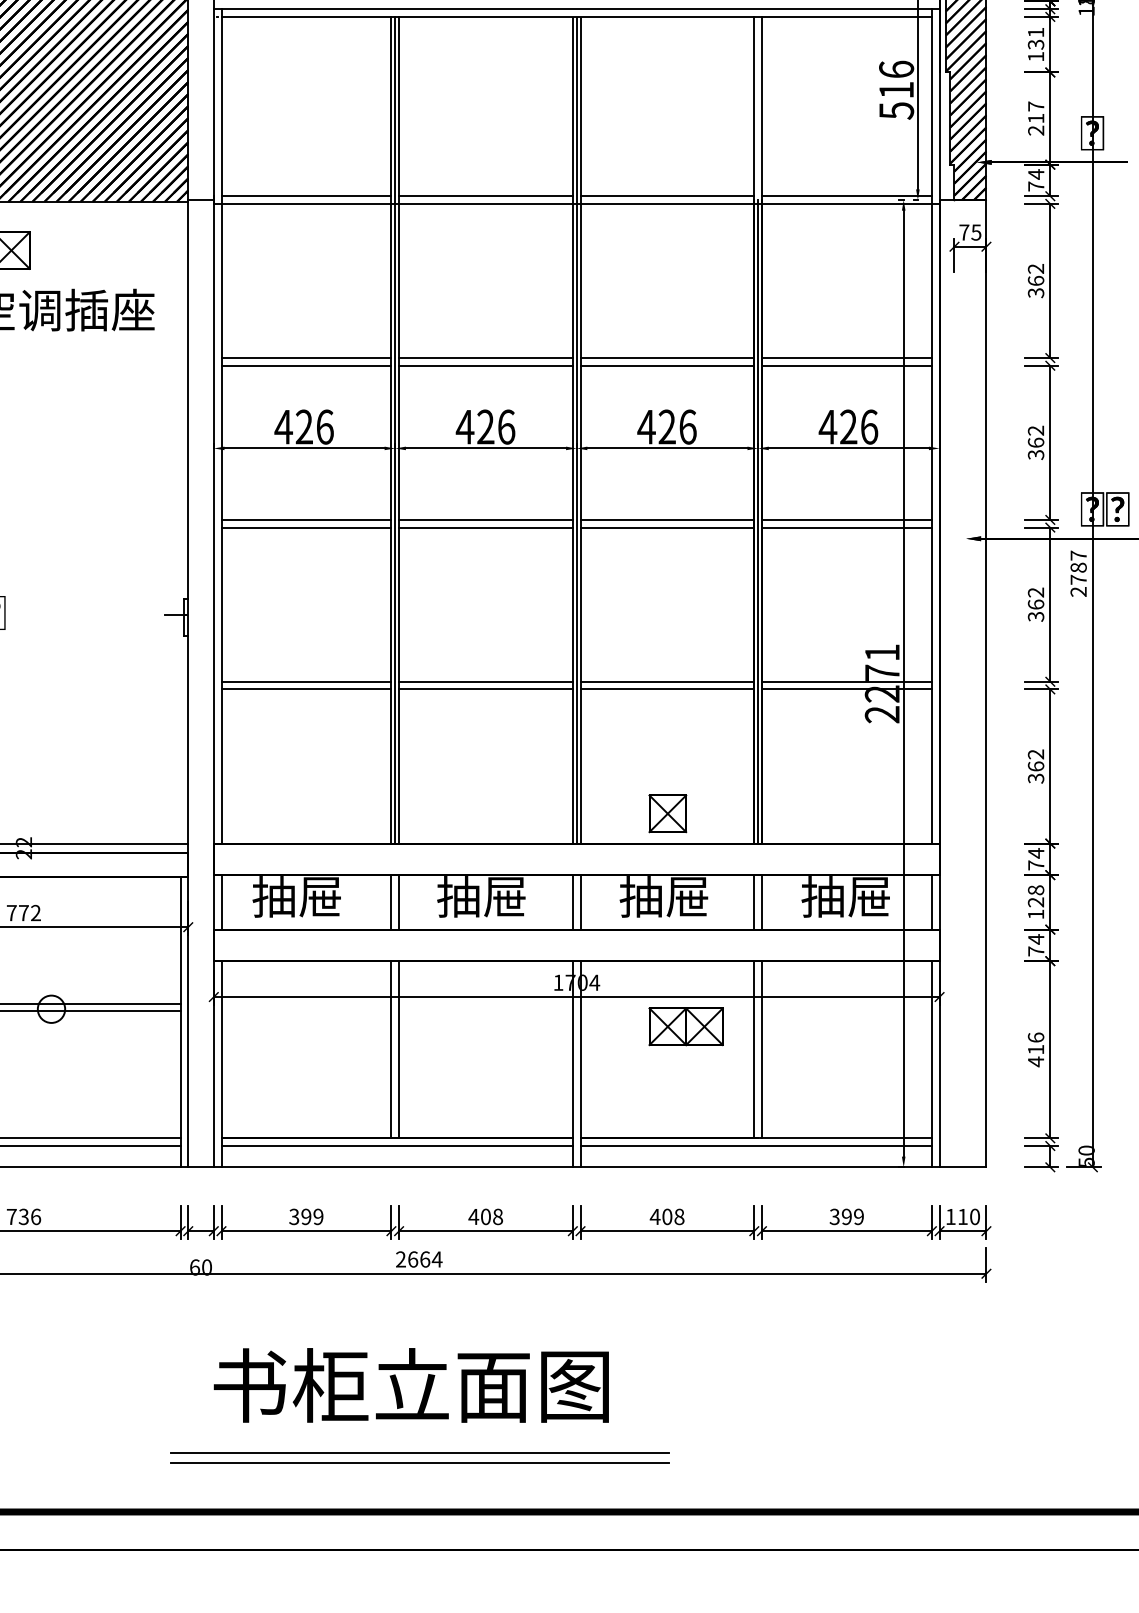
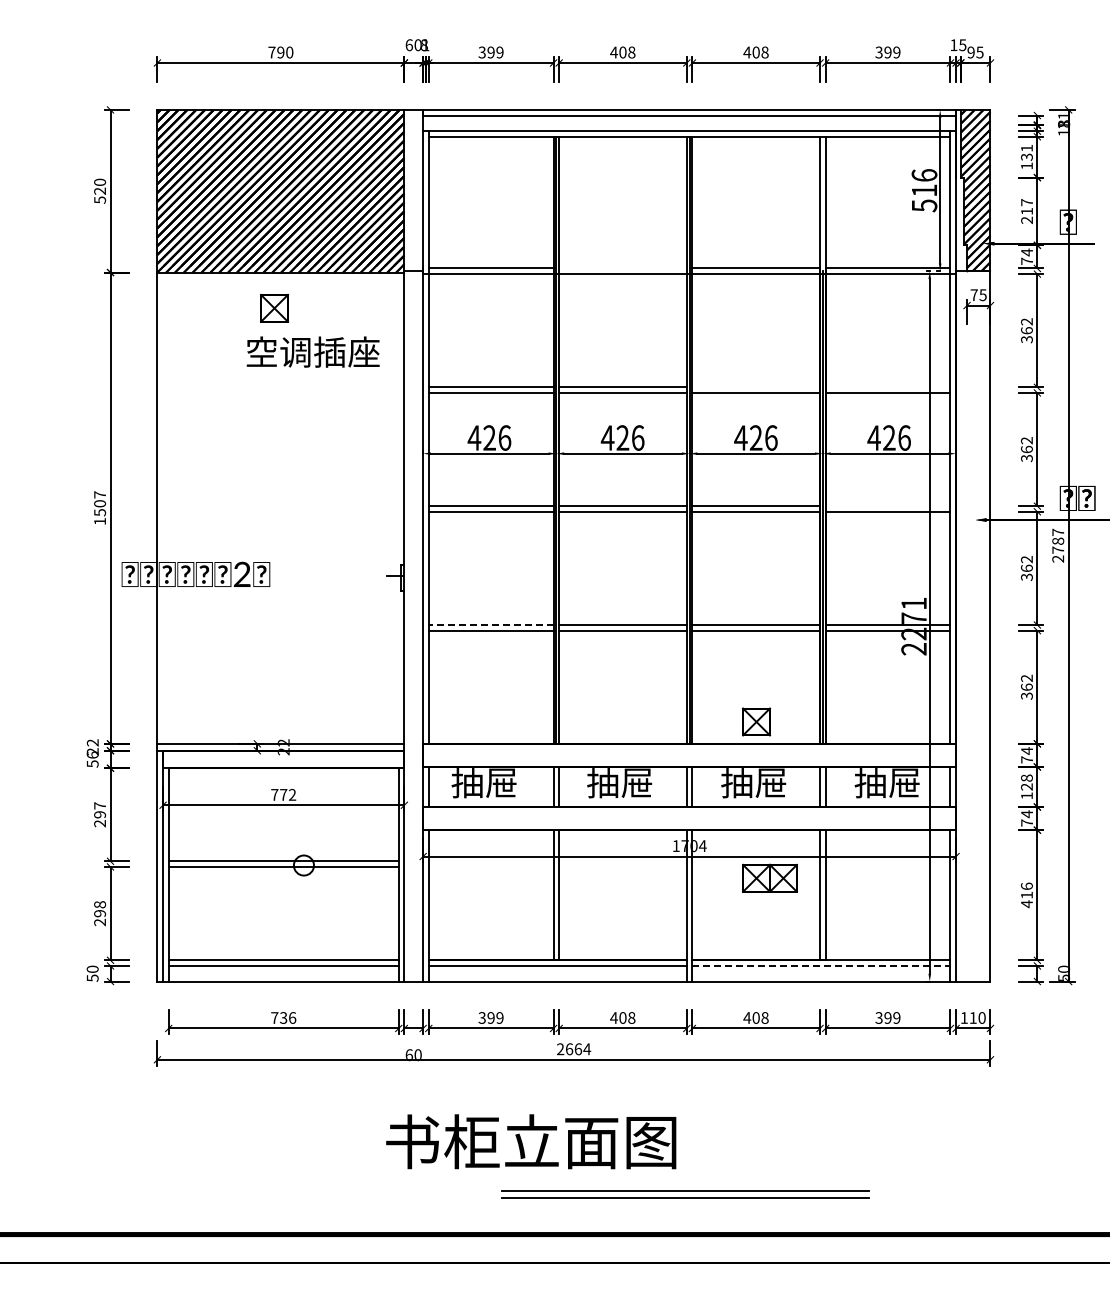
line: (485, 196) -> (622, 268), removed
line: (667, 358) -> (756, 387), removed
line: (846, 358) -> (887, 387), removed
line: (846, 520) -> (887, 506), removed
line: (305, 682) -> (490, 625), solid -> dashed
line: (756, 1145) -> (821, 965), solid -> dashed
text: (411, 1385) -> (531, 1141), moved
part: (419, 1457) -> (685, 1194), moved

